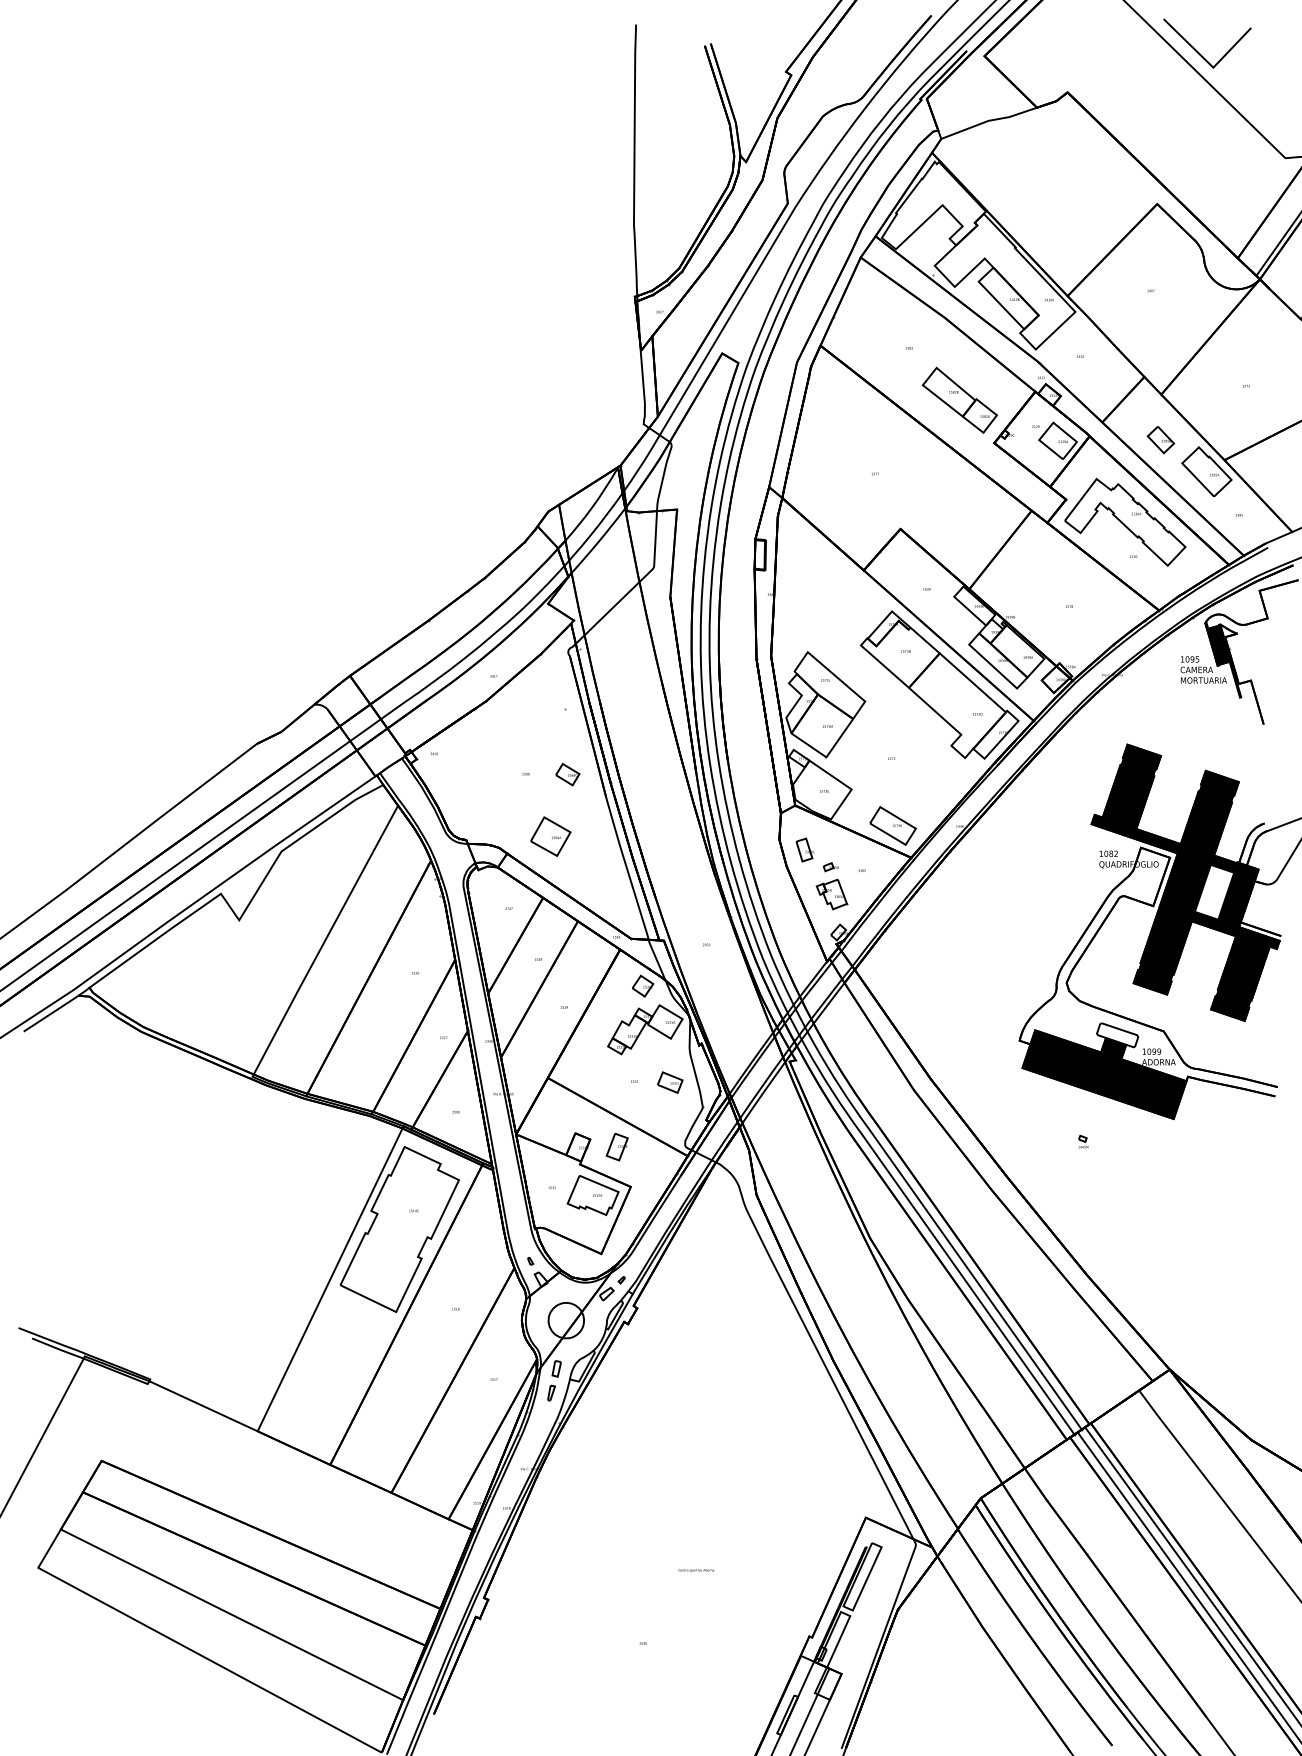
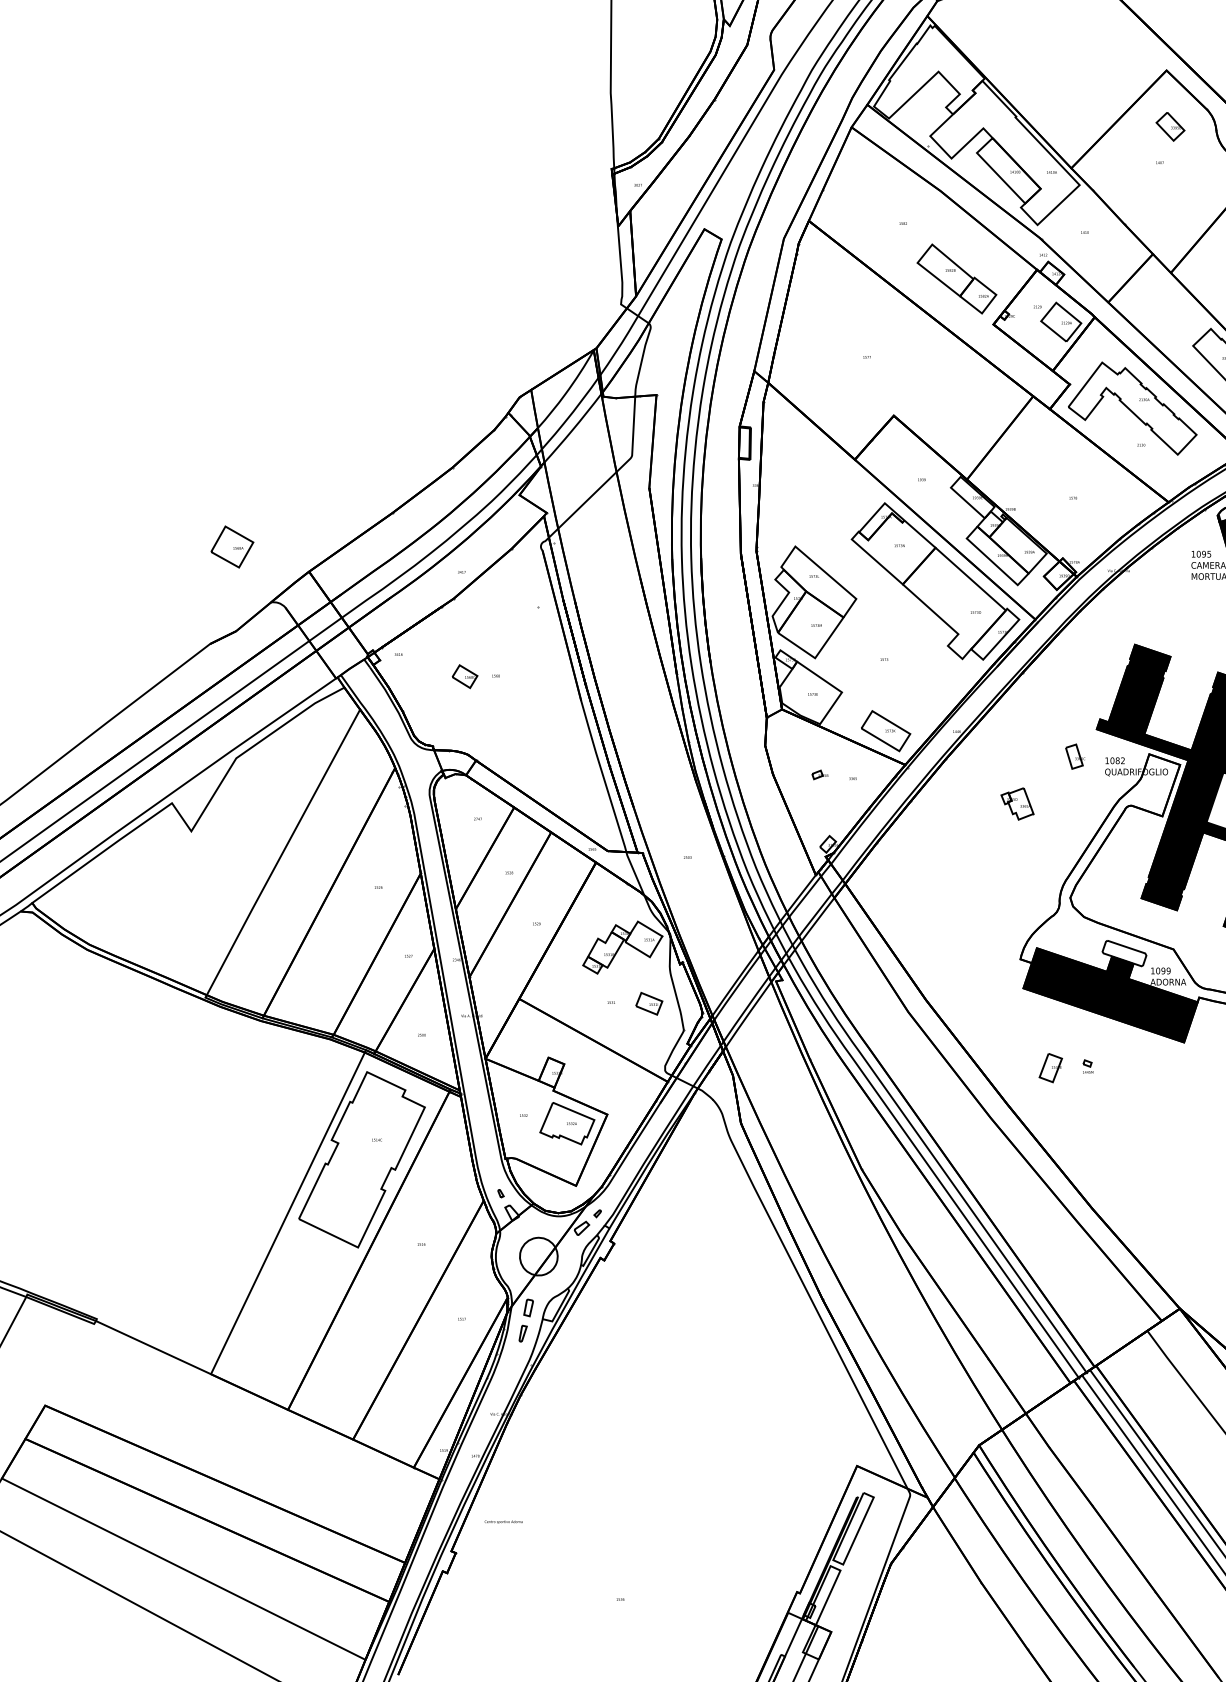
part: (1160, 440) -> (1170, 127), moved
part: (567, 774) -> (464, 676), moved
part: (550, 836) -> (232, 546), moved
part: (804, 849) -> (1074, 756), moved
part: (831, 894) -> (1017, 803), moved
part: (643, 985) -> (620, 900), removed
part: (616, 1147) -> (1050, 1068), moved
text: (696, 1570) -> (503, 1522), moved

